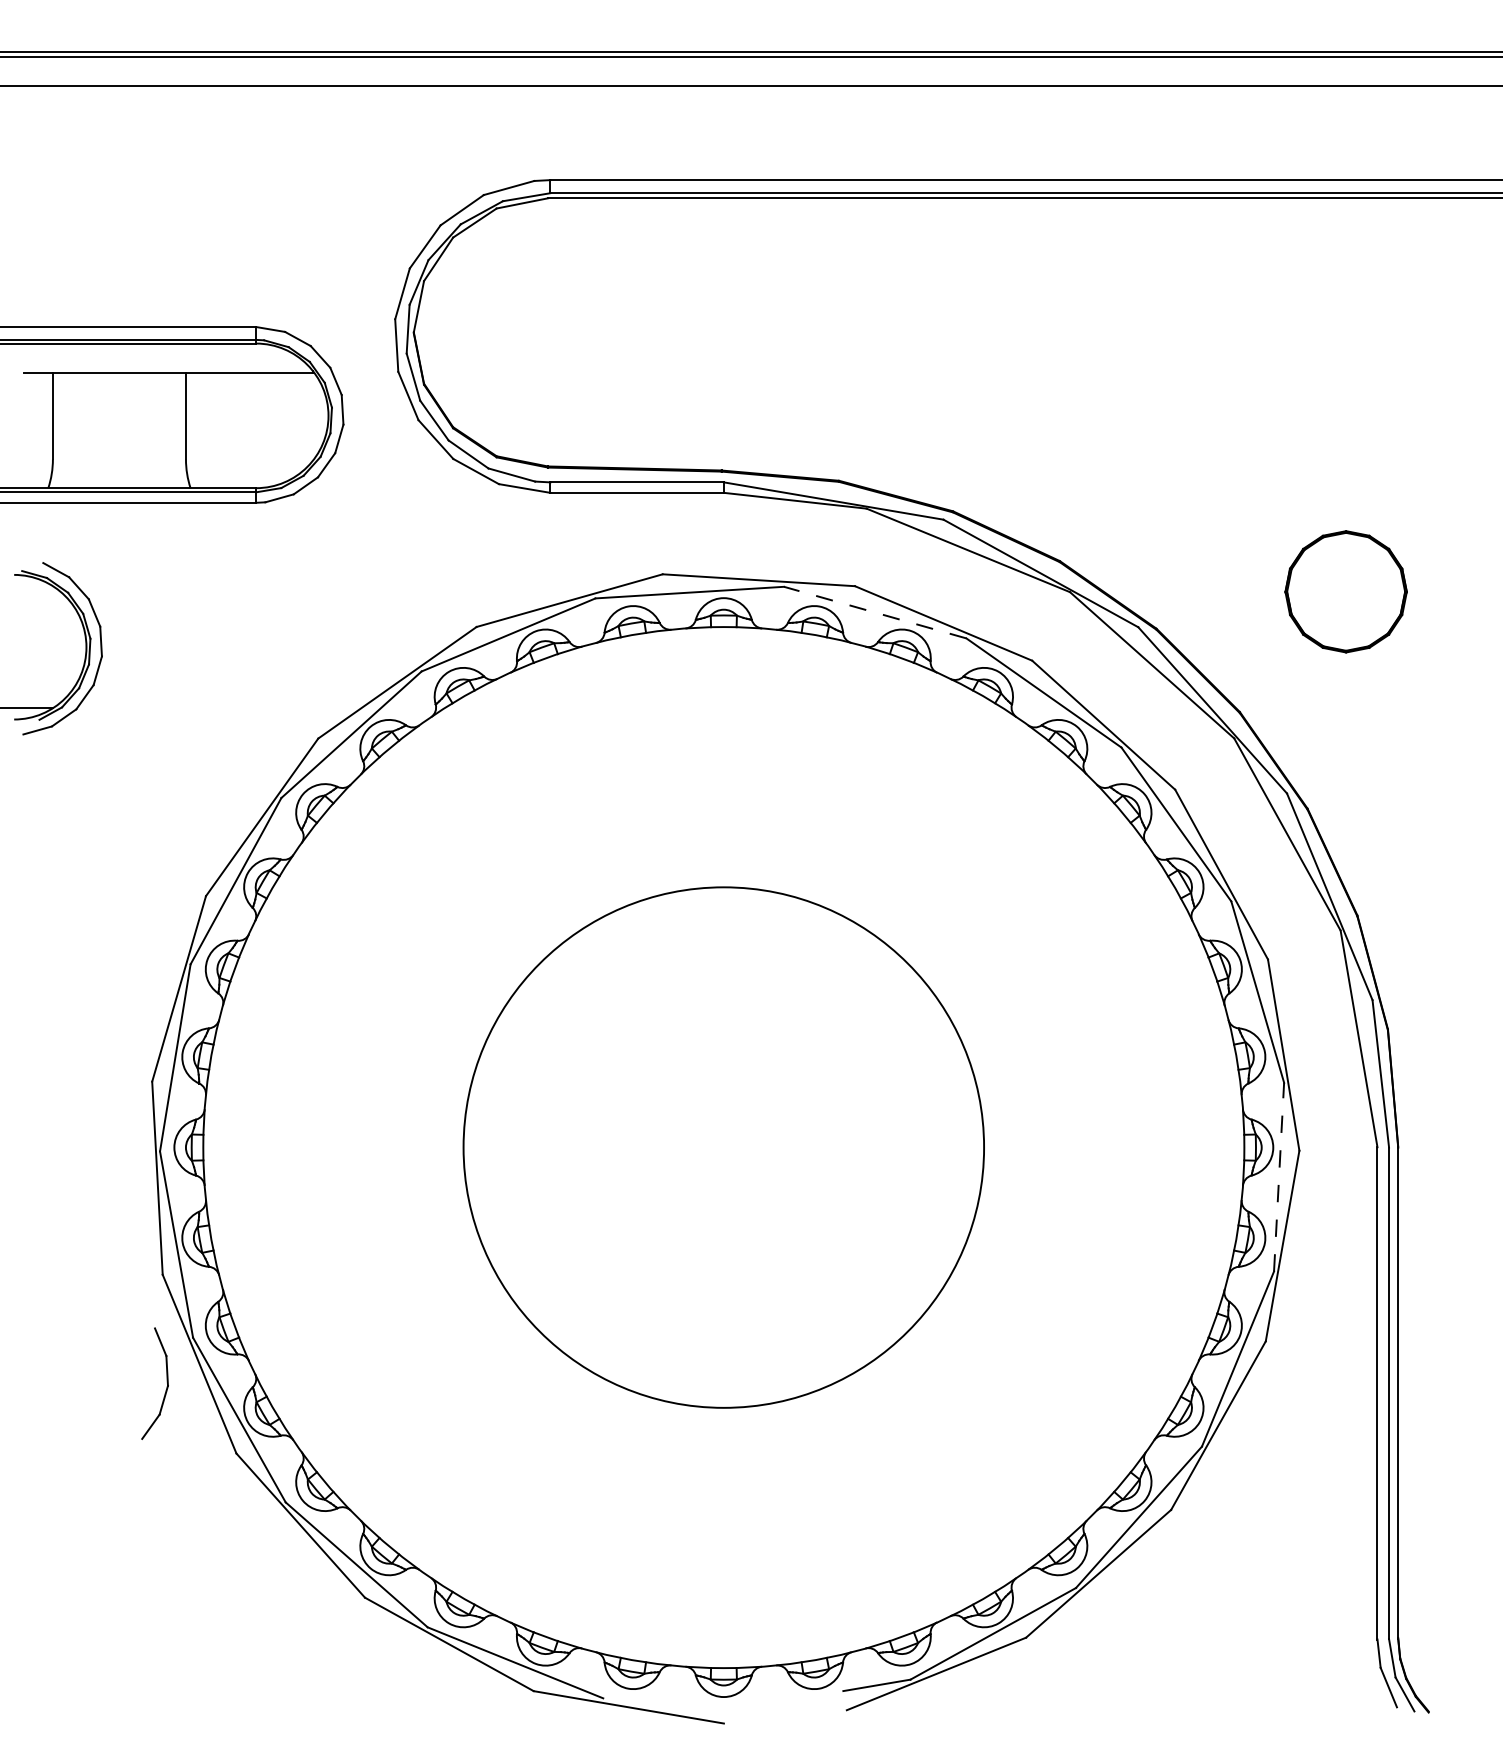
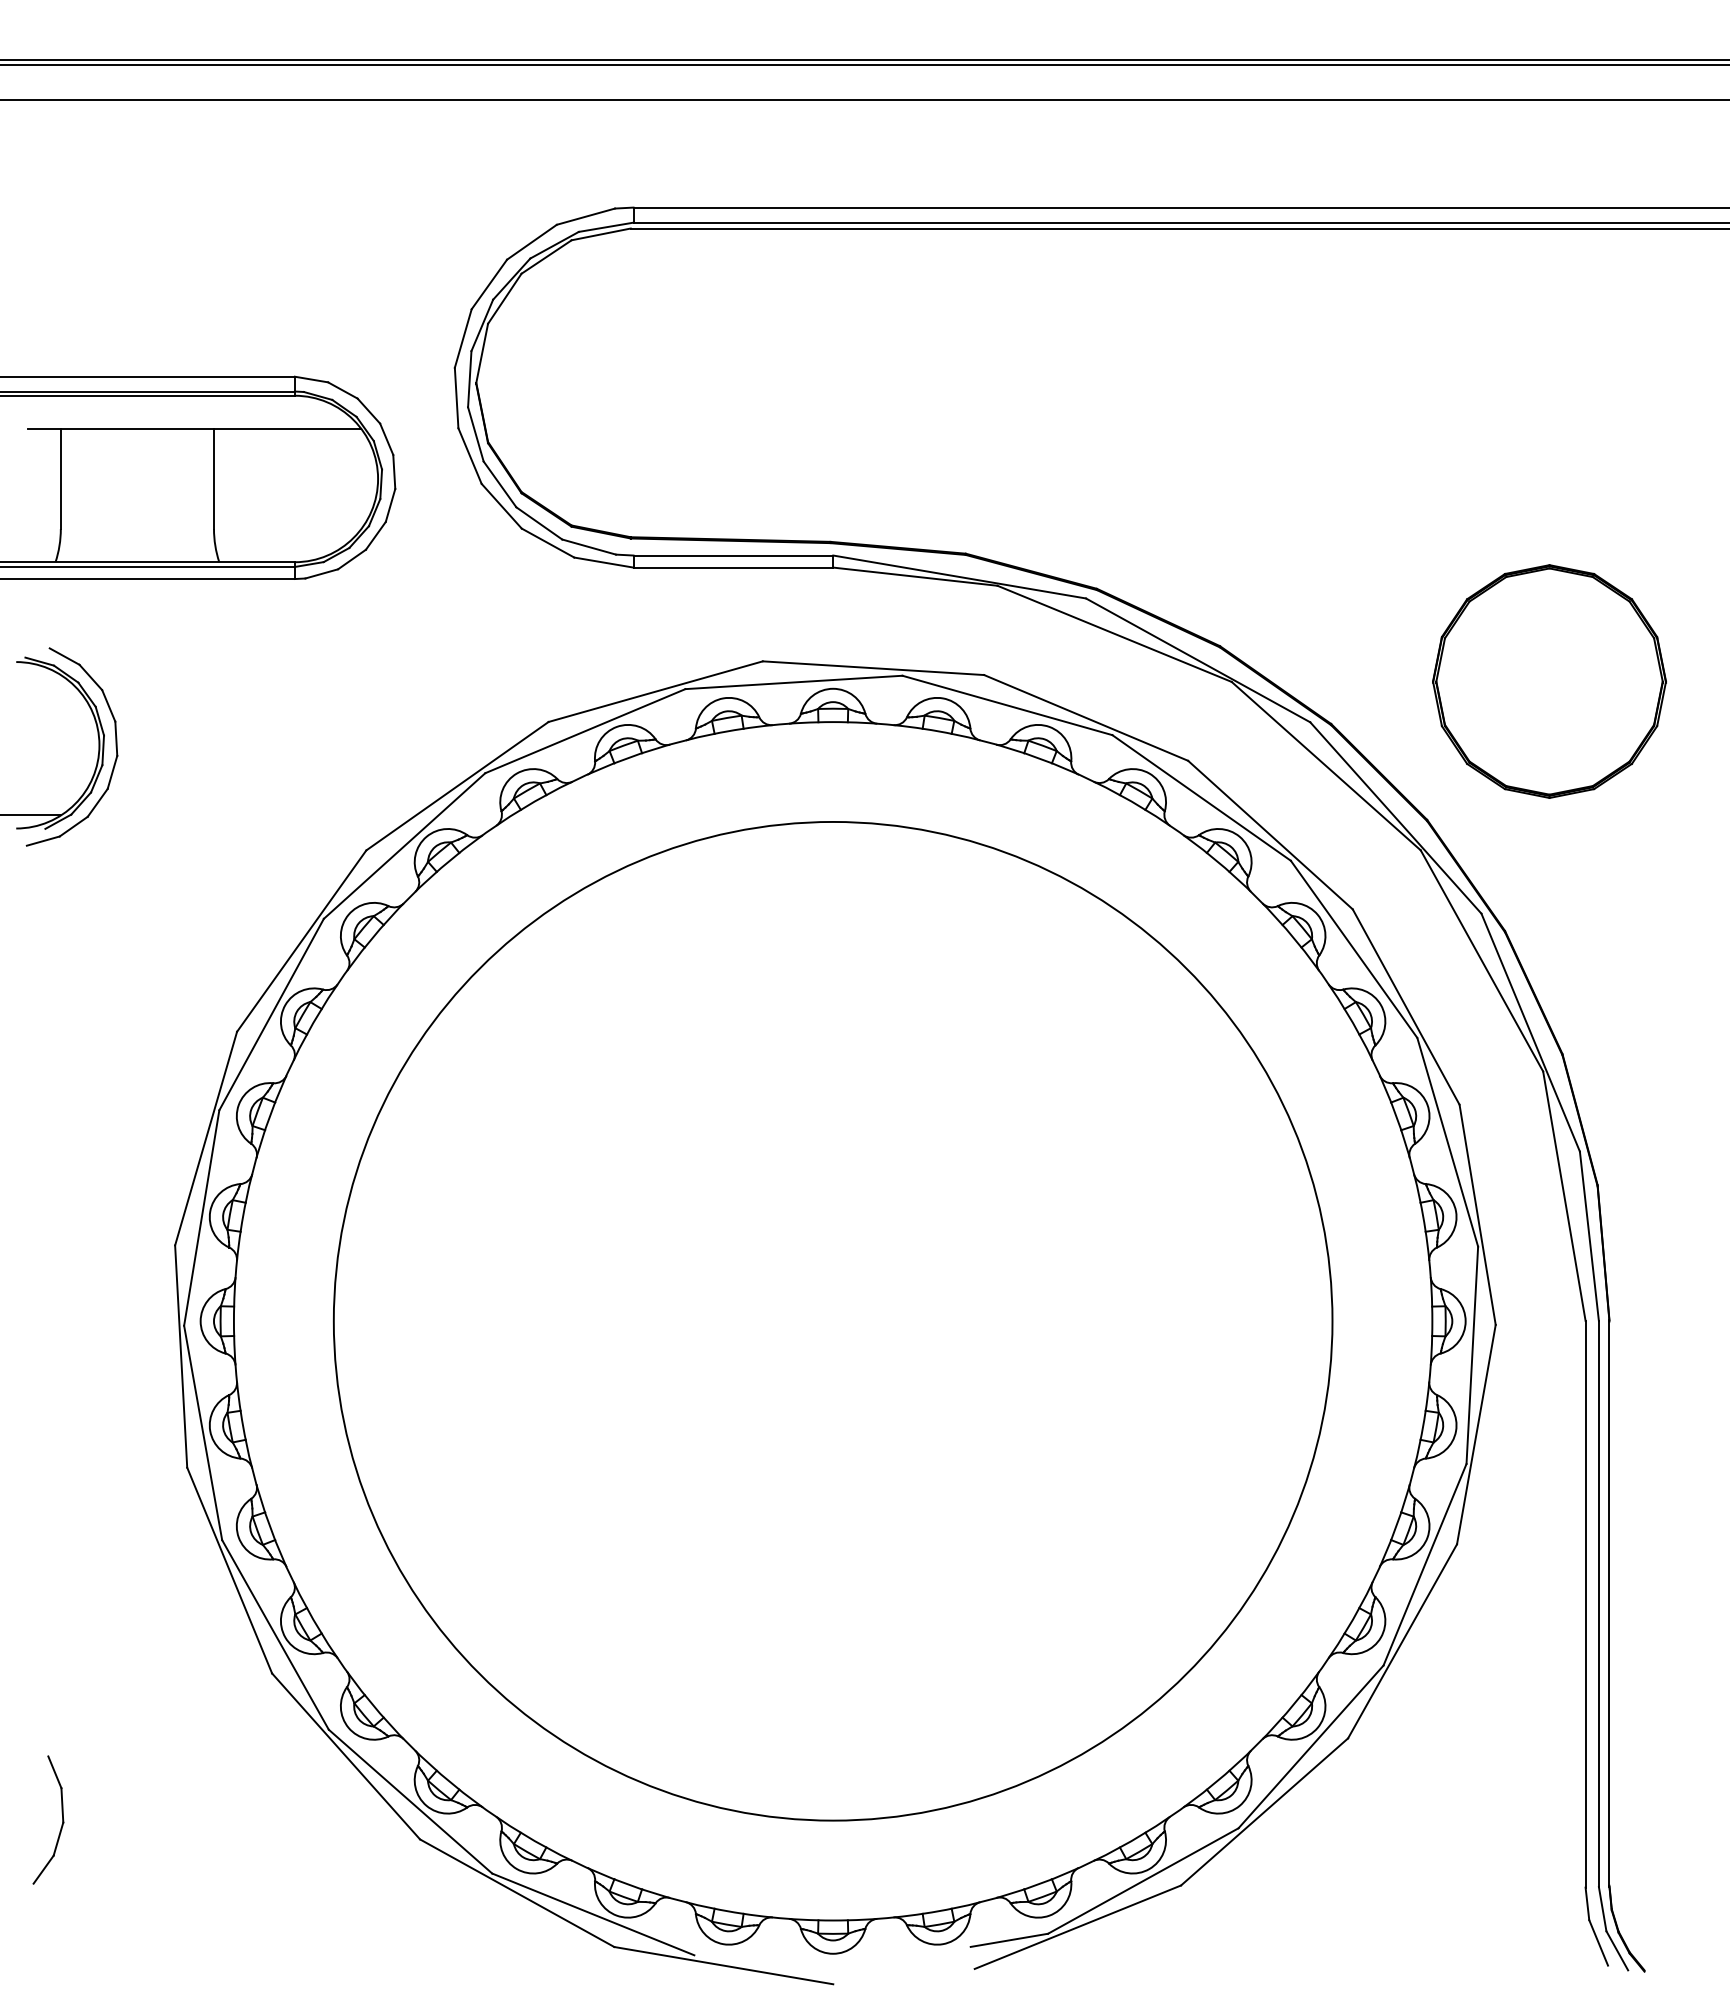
part: (1346, 591) -> (1549, 681), size x1.67
line: (874, 612) -> (1006, 705), dashed -> solid
circle: (723, 1146) -> (832, 1320), size x1.67
line: (1279, 1177) -> (1472, 1355), dashed -> solid
part: (166, 1387) -> (61, 1824), moved

